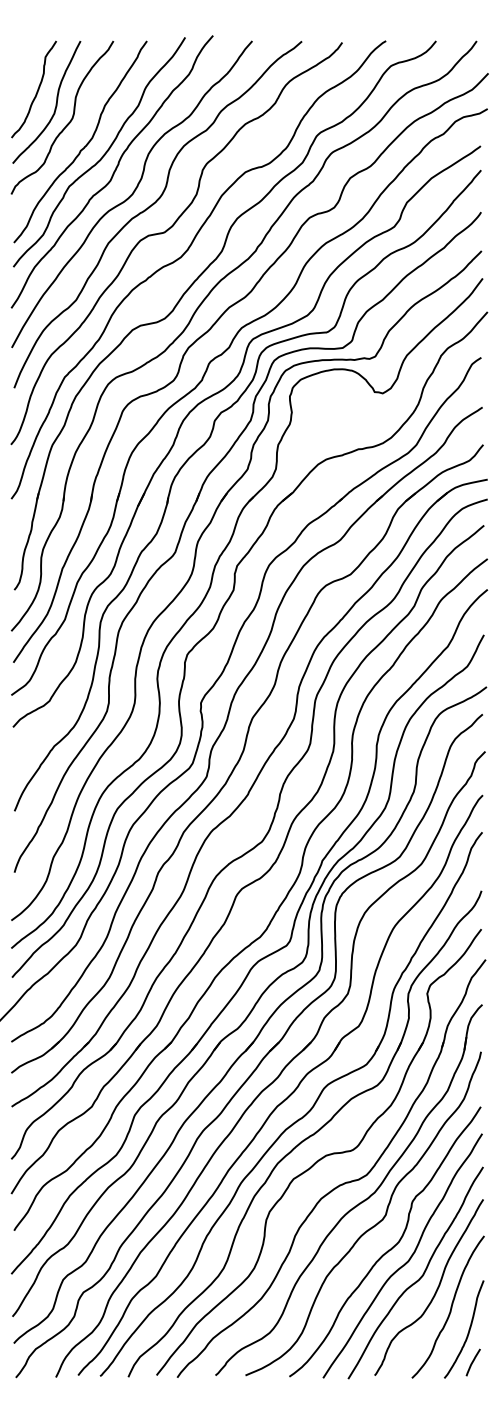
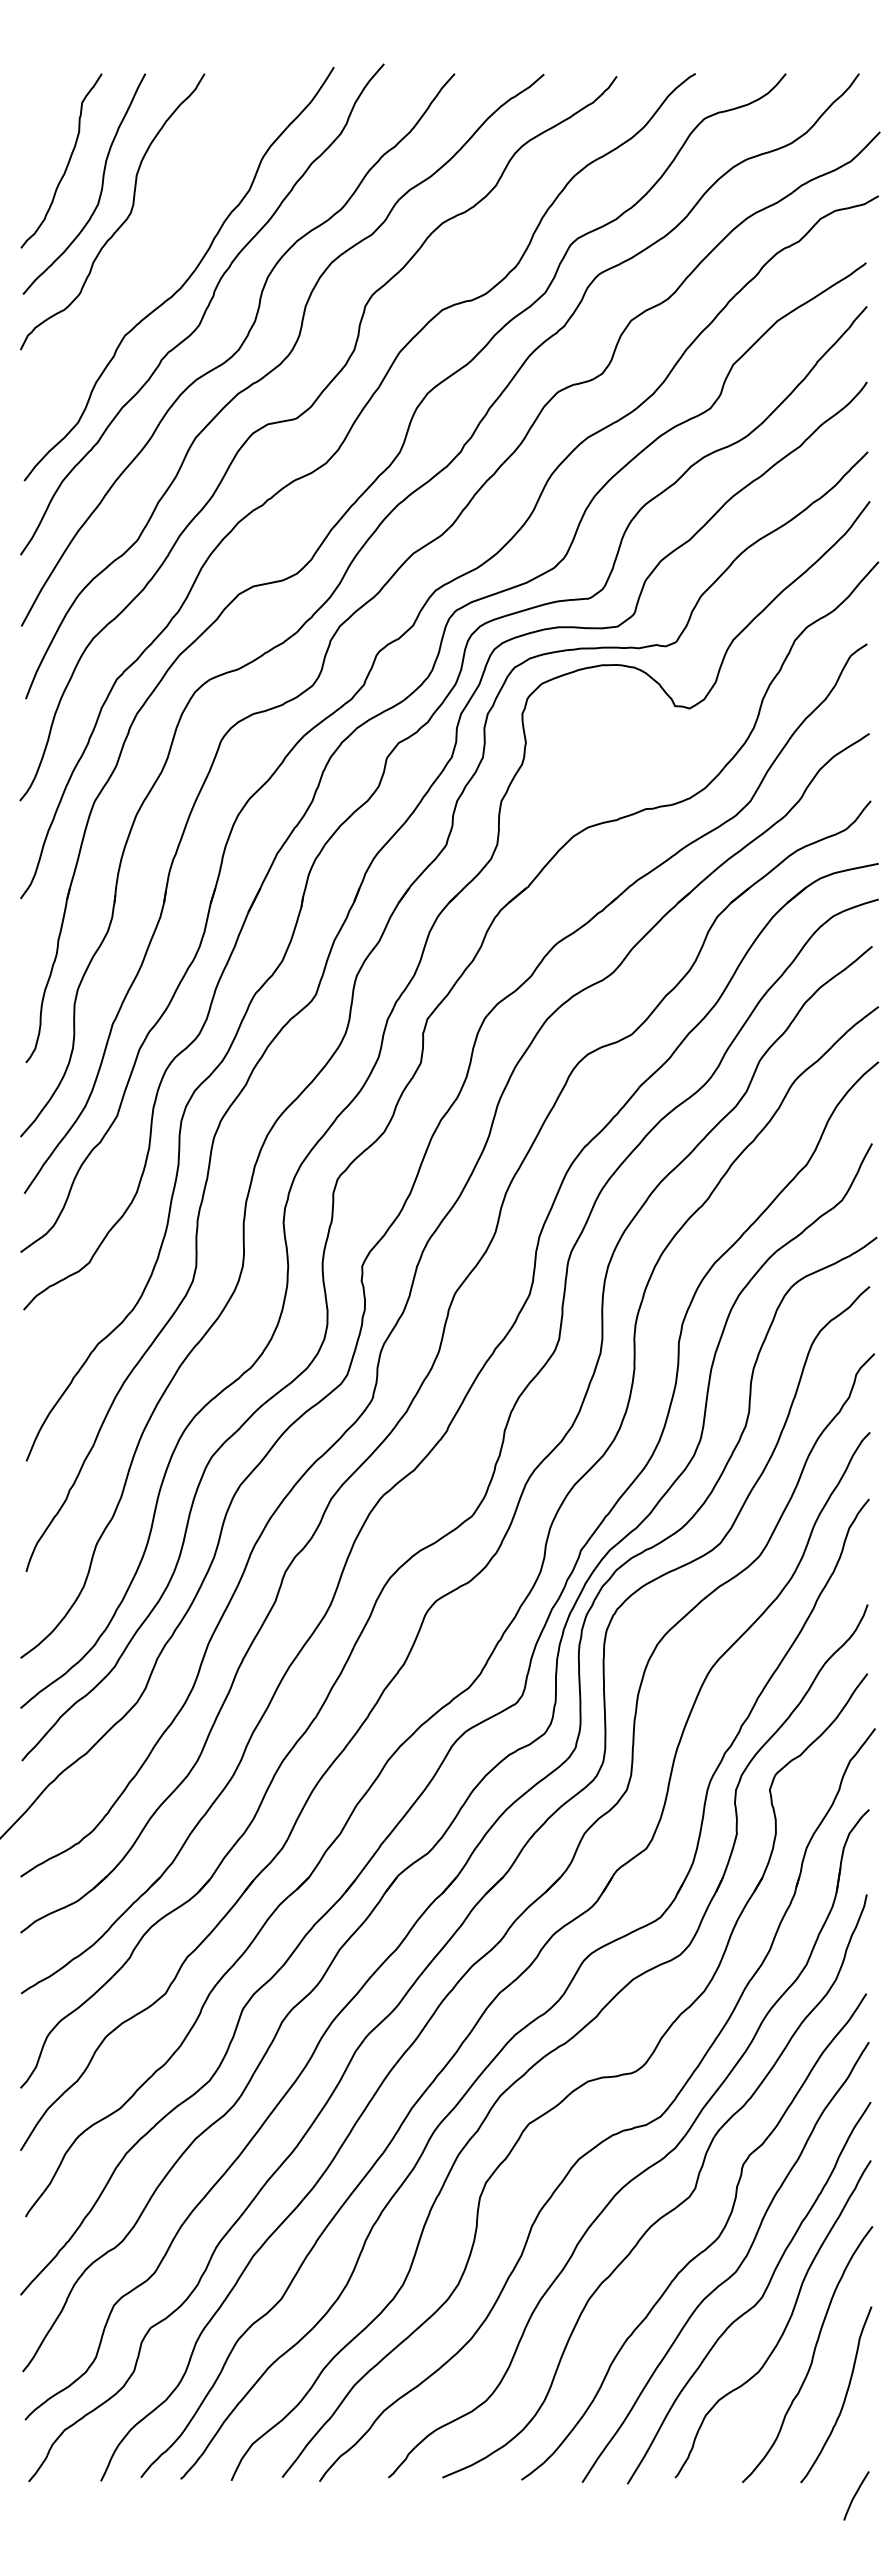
curve: (86, 143) -> (155, 258), removed
line: (472, 1362) -> (854, 2495), moved

